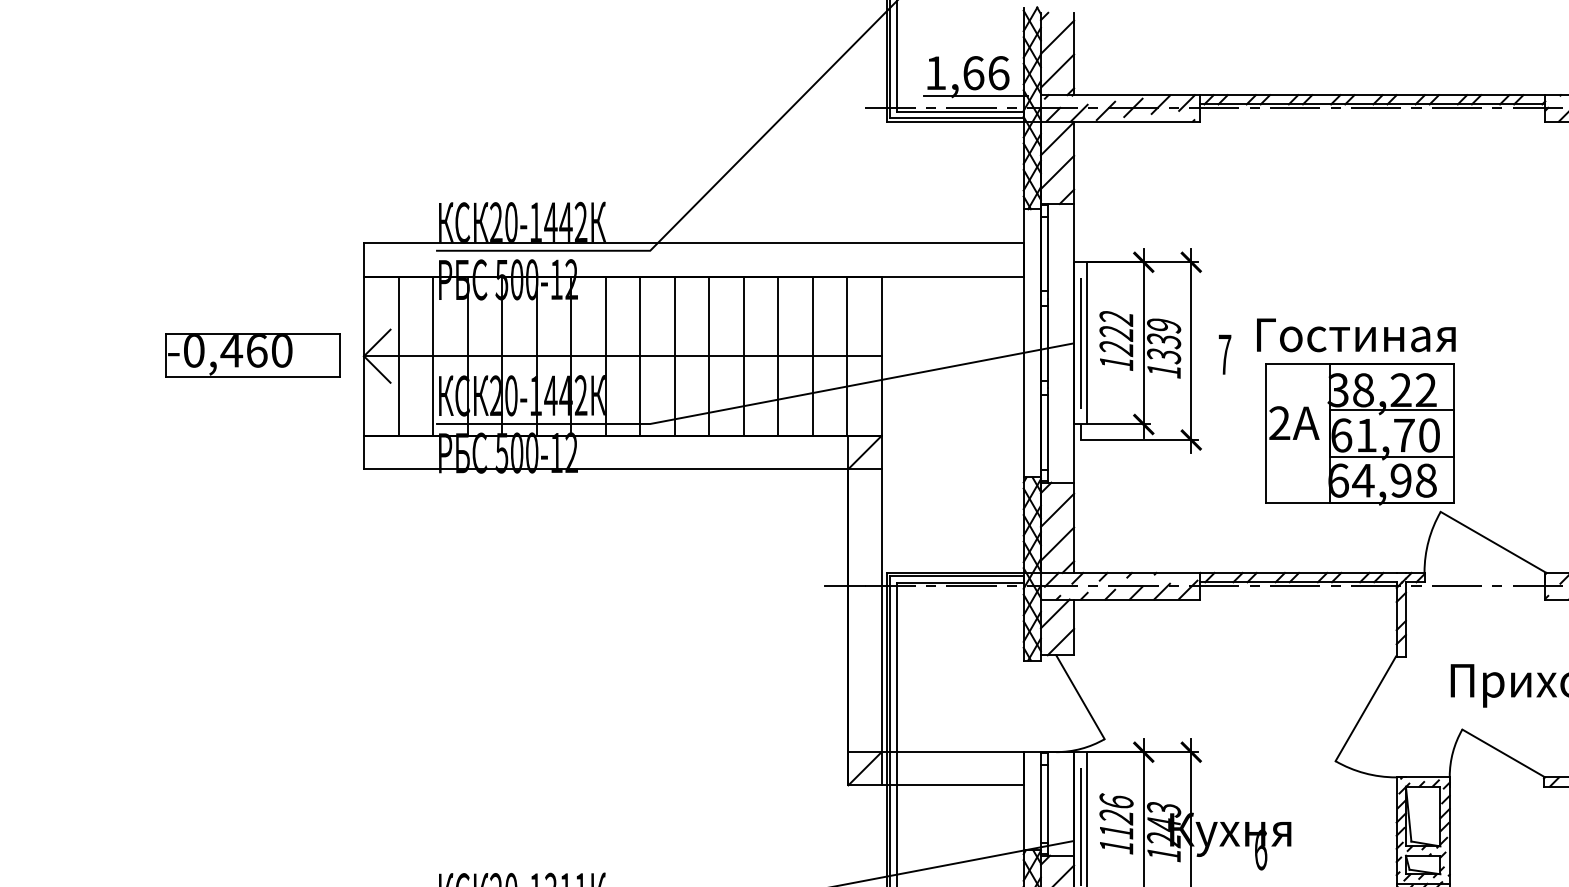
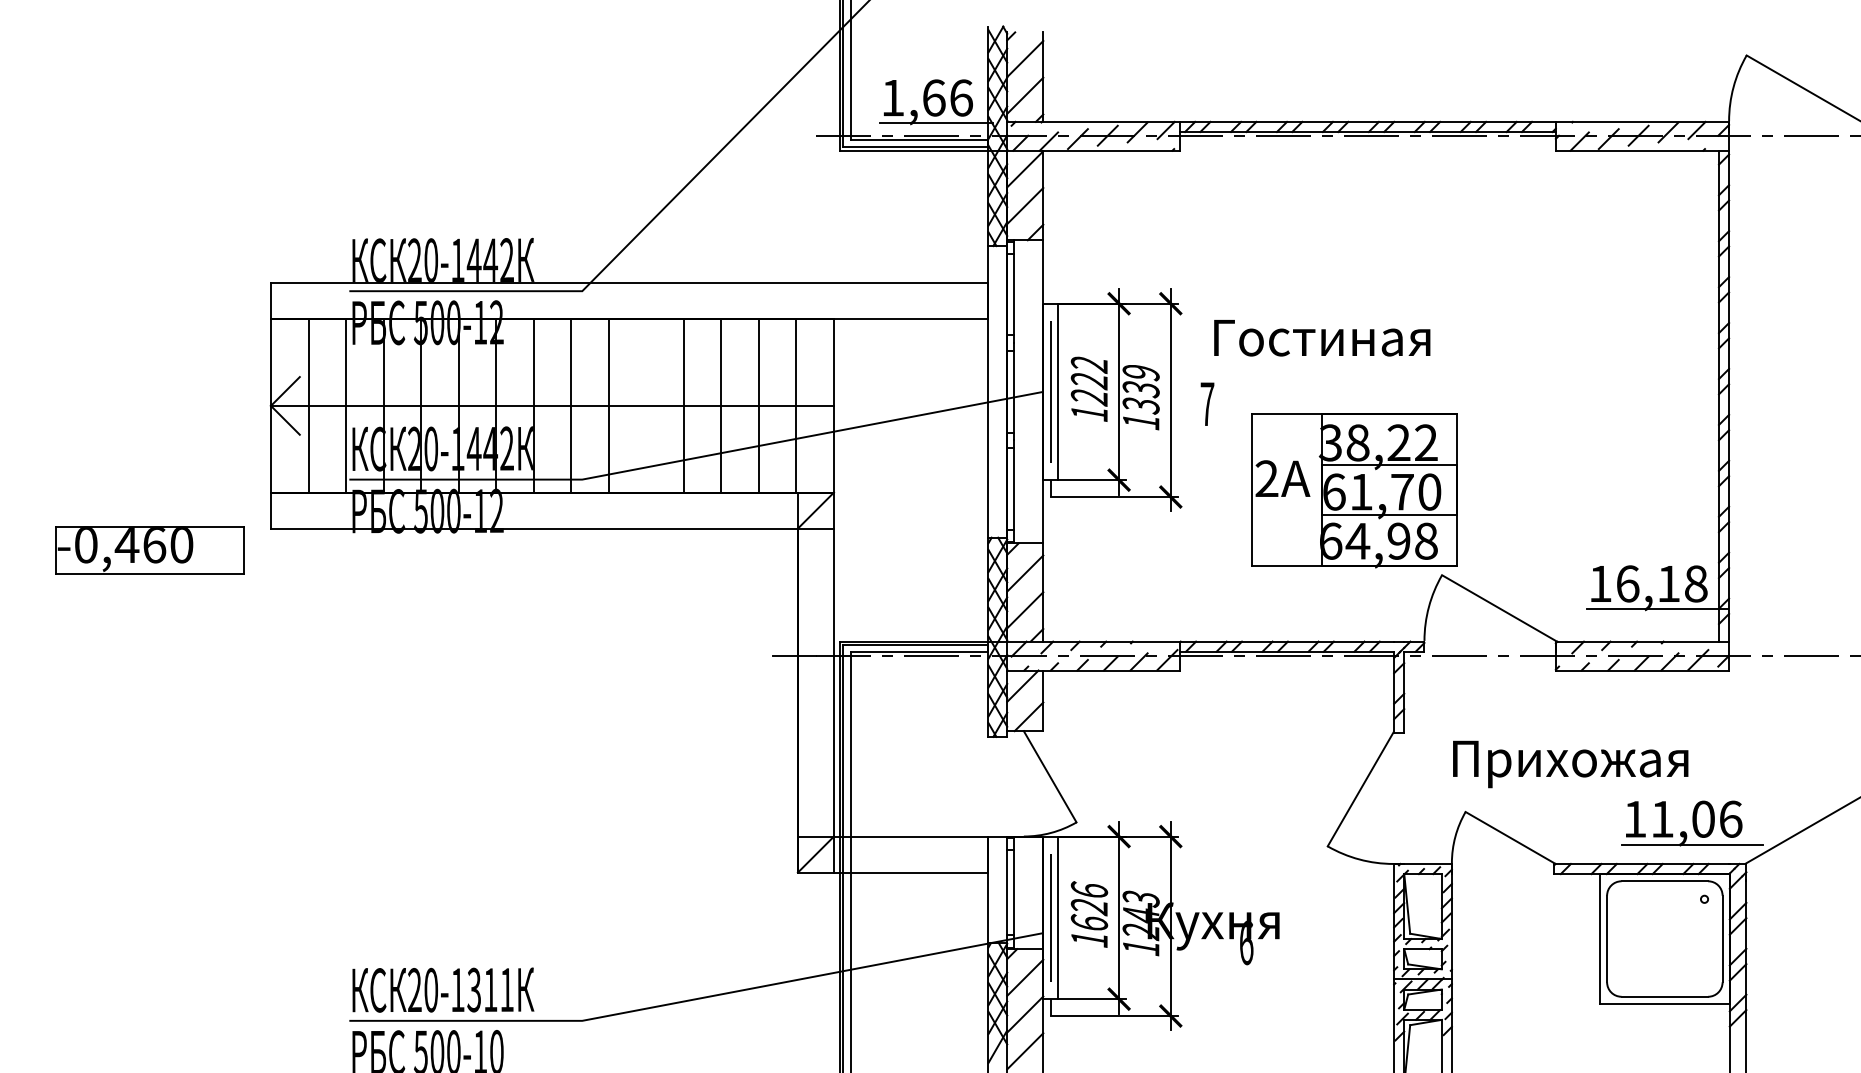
text: (1356, 335) -> (1322, 338), moved
part: (252, 355) -> (149, 550), moved
line: (709, 355) -> (646, 405), removed
text: (1116, 831) -> (1089, 922), 1126 -> 1626

